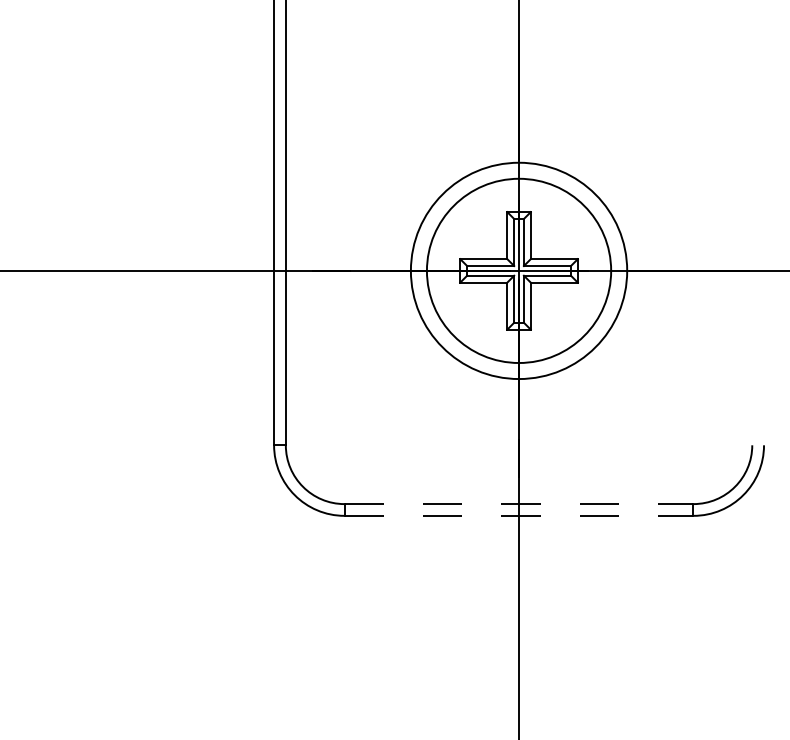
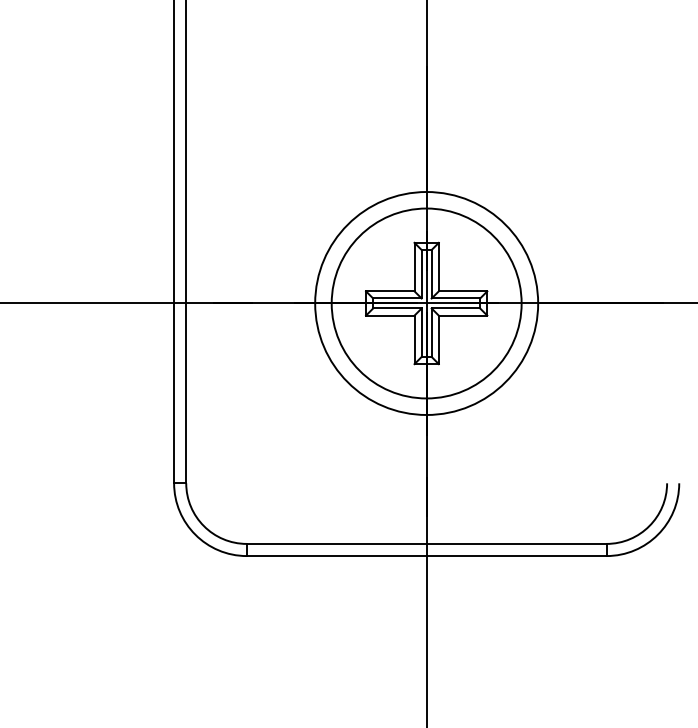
line: (519, 504) -> (427, 544), dashed -> solid
line: (519, 515) -> (427, 555), dashed -> solid

